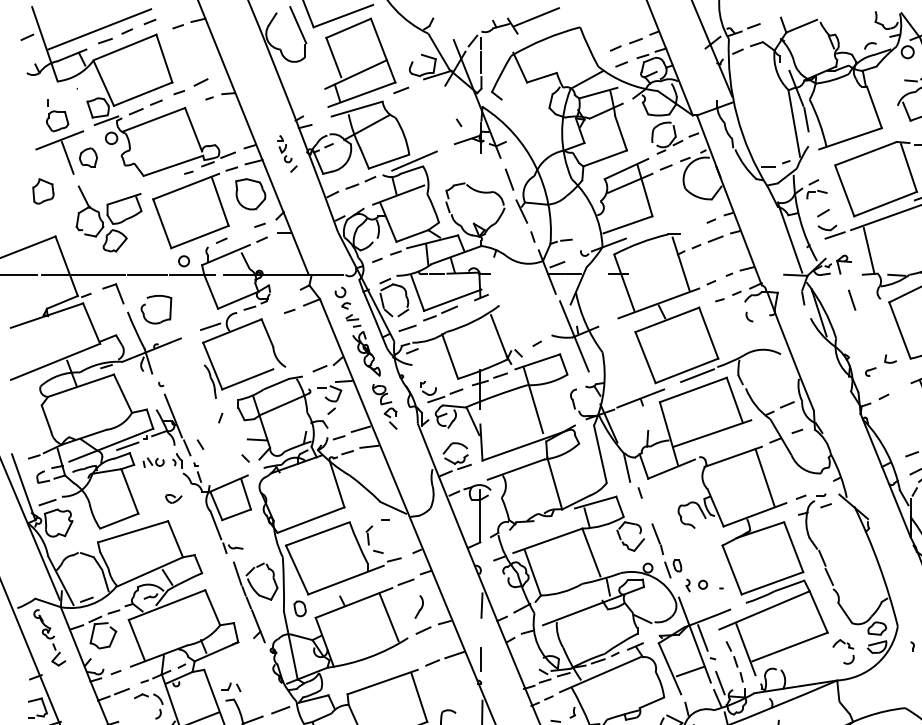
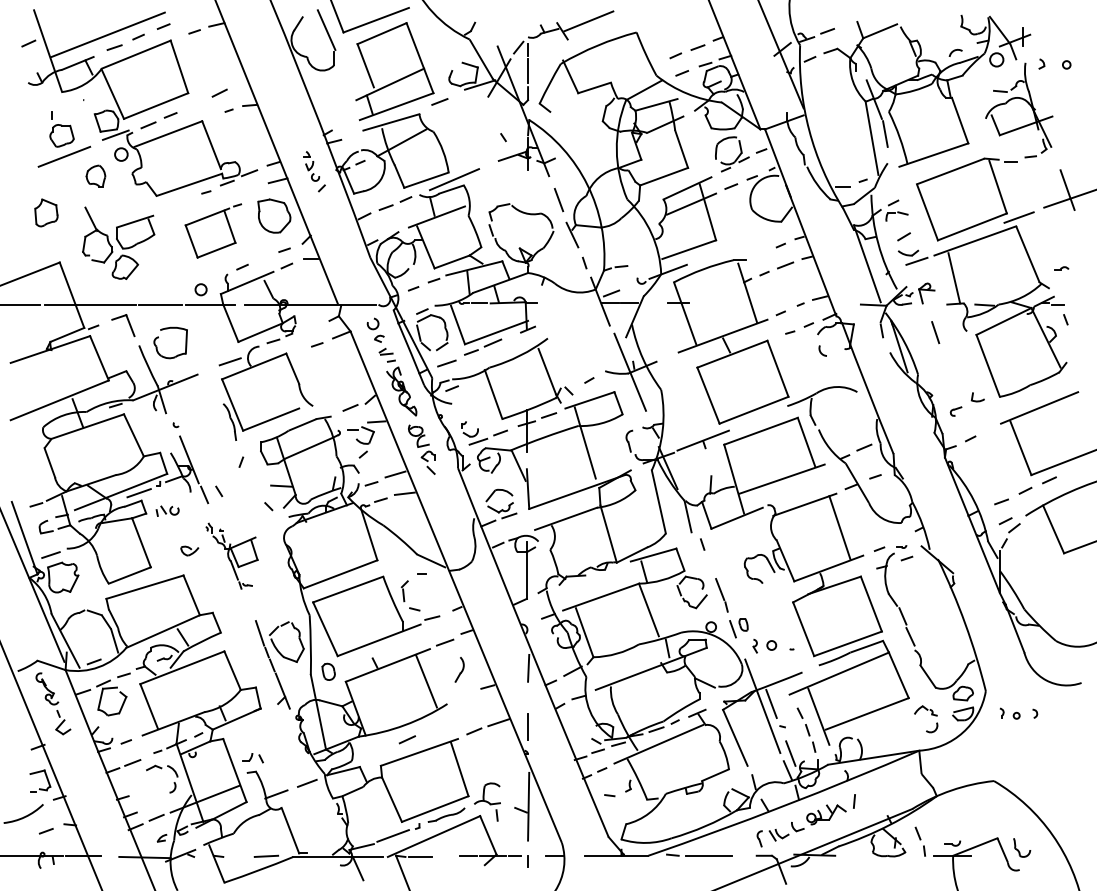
line: (178, 91) -> (195, 103), removed
line: (67, 157) -> (72, 175), removed
part: (195, 207) -> (213, 230), size x0.6
line: (697, 375) -> (765, 415), removed
part: (211, 502) -> (231, 555), size x0.6
line: (422, 630) -> (406, 739), moved
line: (690, 671) -> (757, 740), removed

